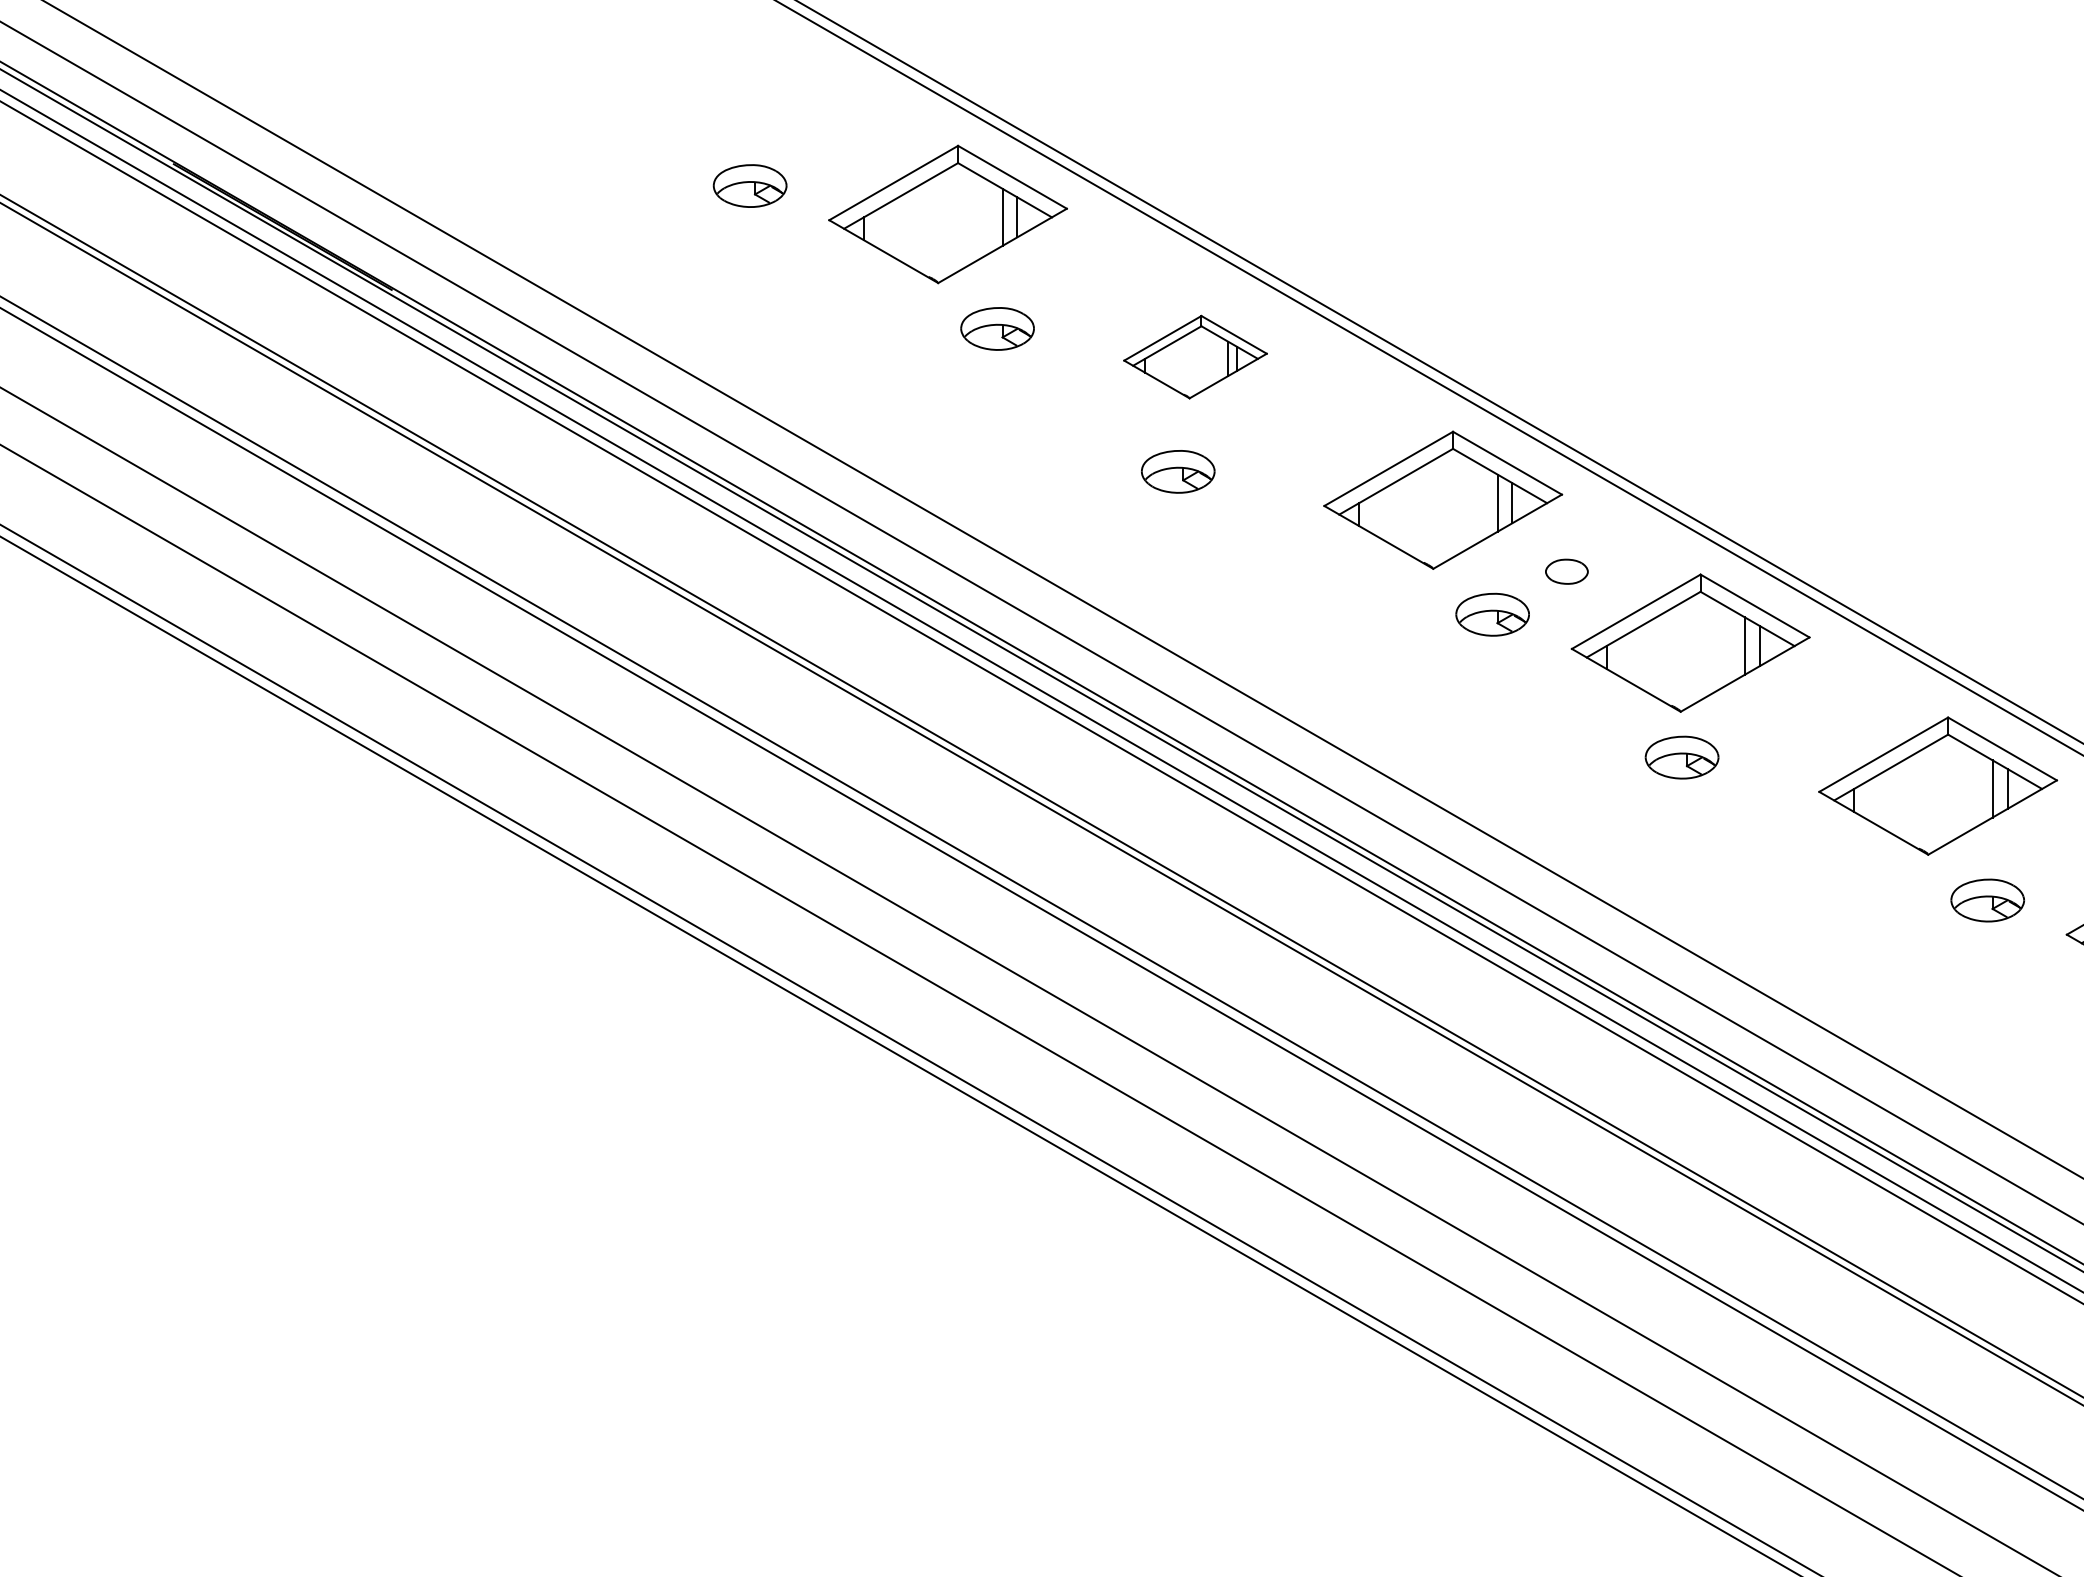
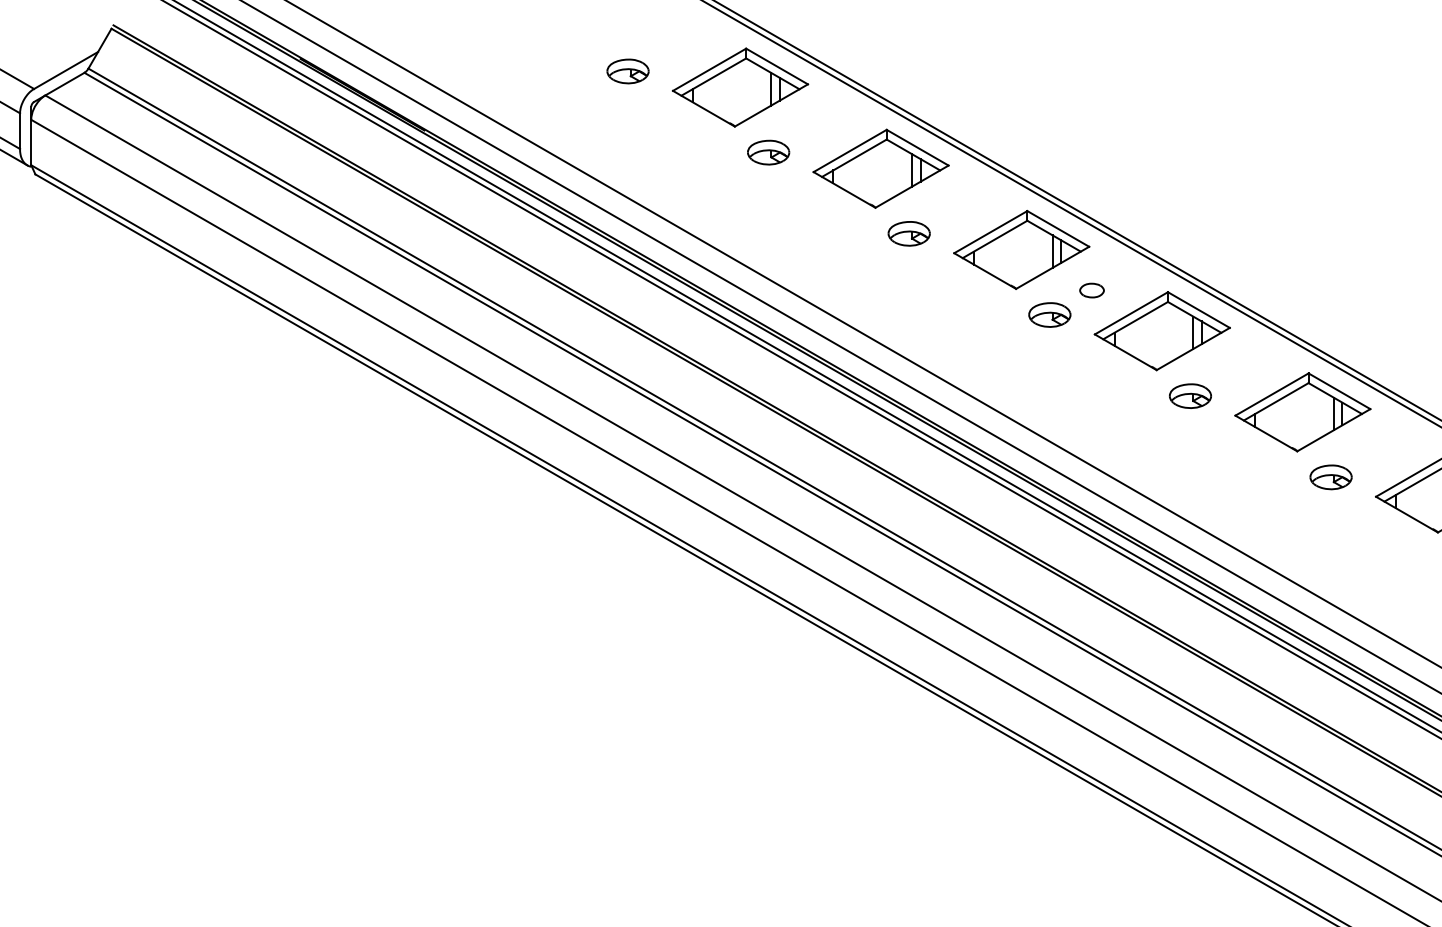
part: (1194, 356) -> (880, 168), size x1.67
part: (1176, 471) -> (908, 233), moved
part: (1682, 756) -> (1190, 395), moved

